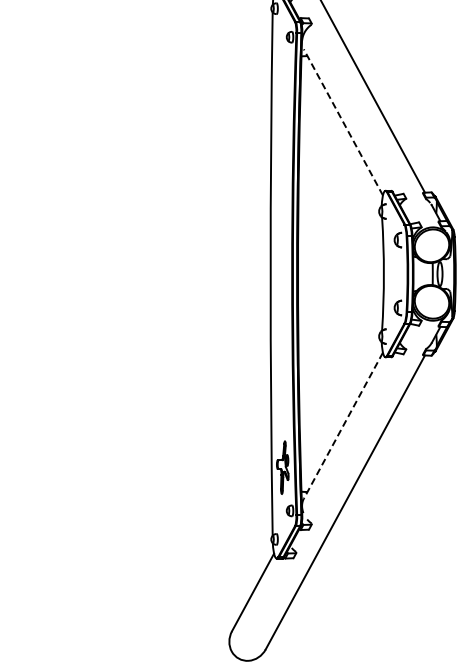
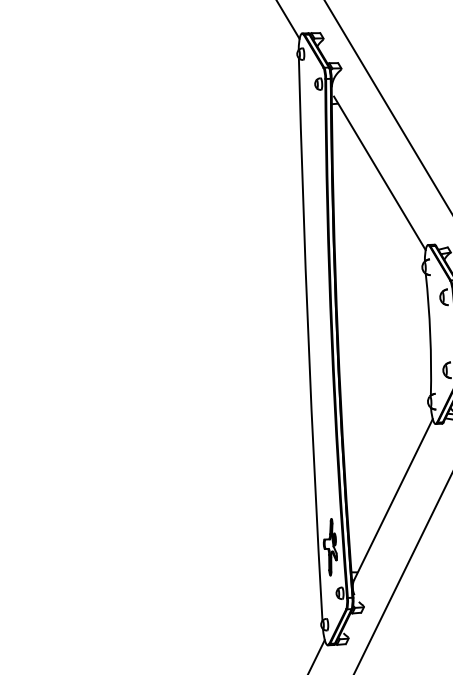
line: (343, 121) -> (379, 172), dashed -> solid
line: (343, 426) -> (393, 500), dashed -> solid

